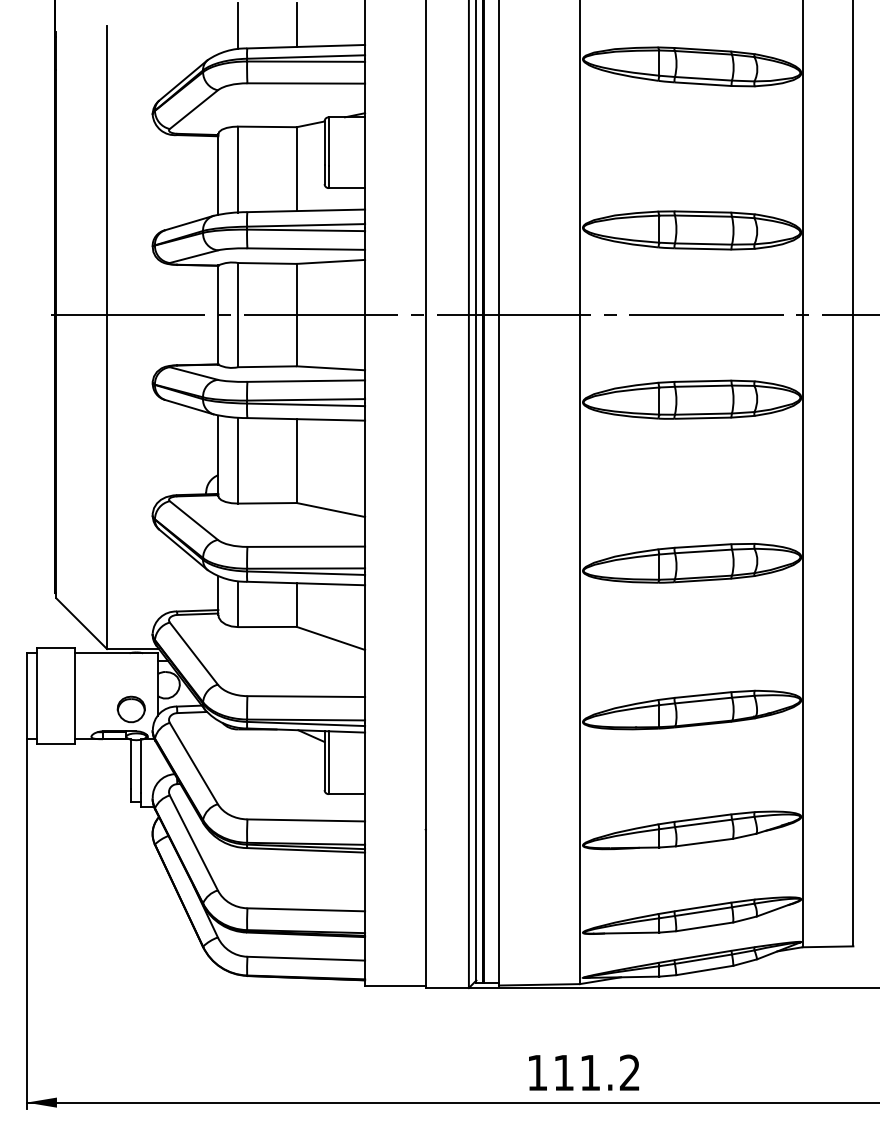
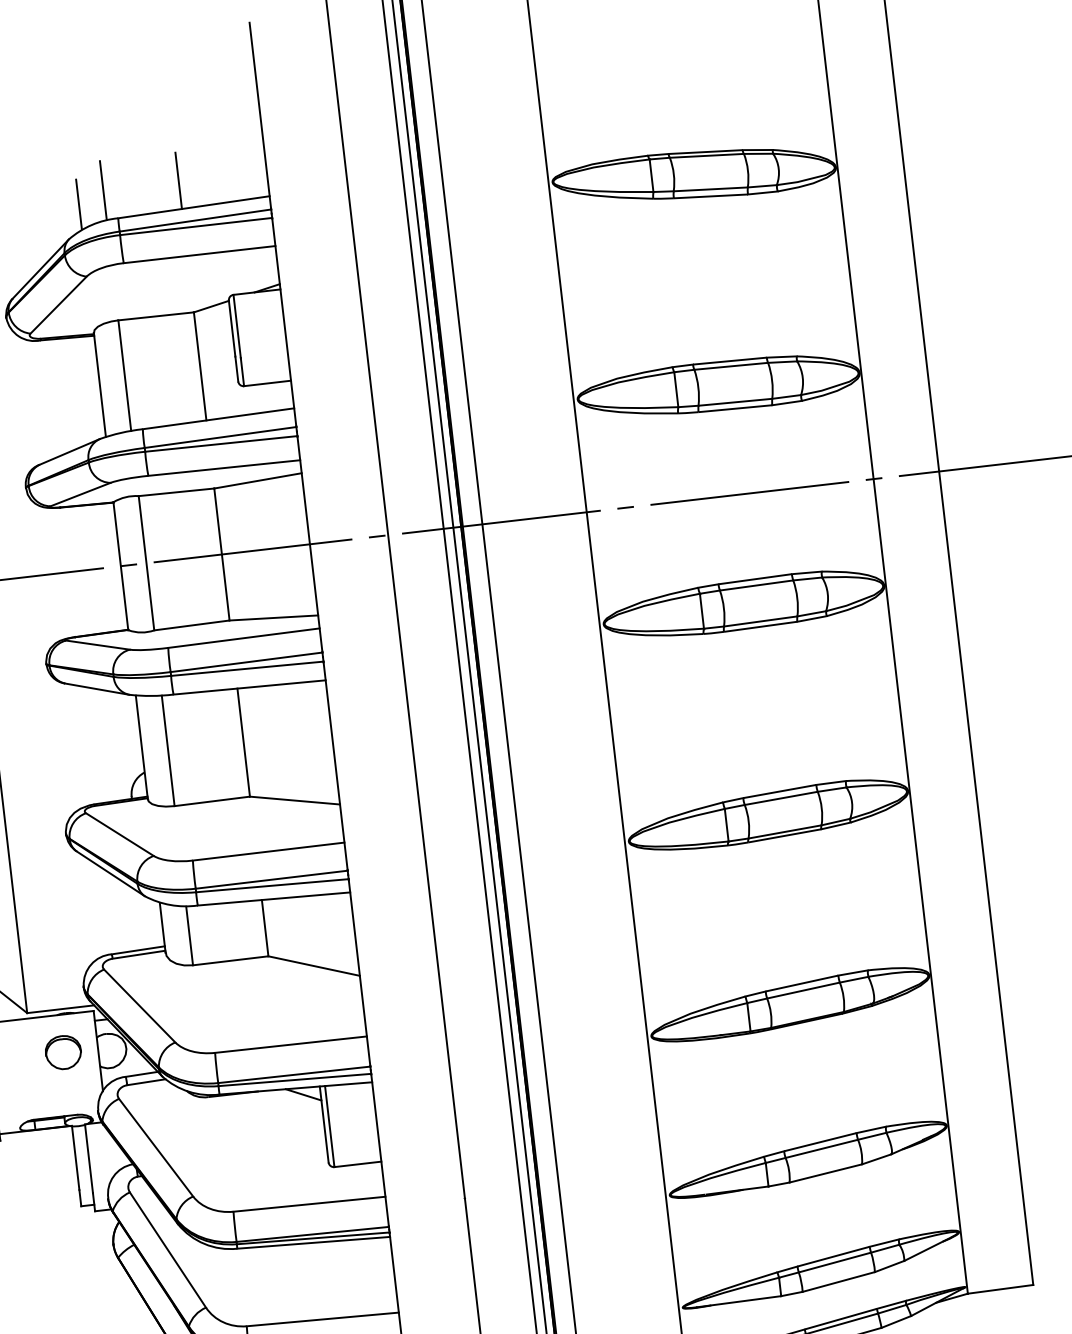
line: (218, 34) -> (79, 204), added
part: (130, 709) -> (62, 1052), moved

